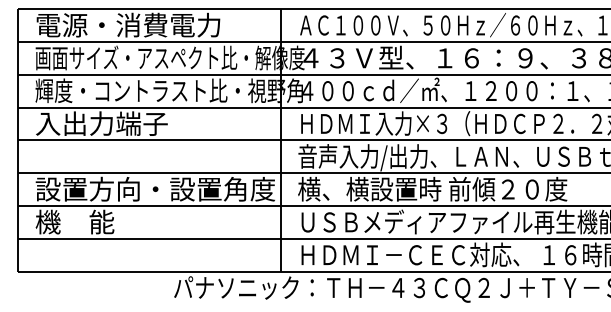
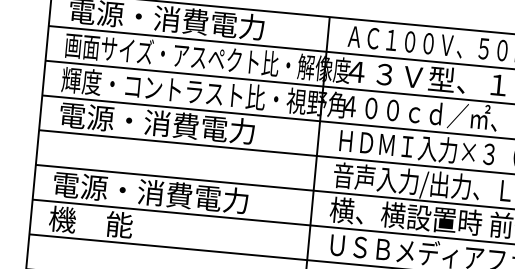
text: (128, 123) -> (157, 123), 入出力端子 -> 電源・消費電力
text: (155, 188) -> (179, 194), 設置方向・設置角度 -> 電源・消費電力

